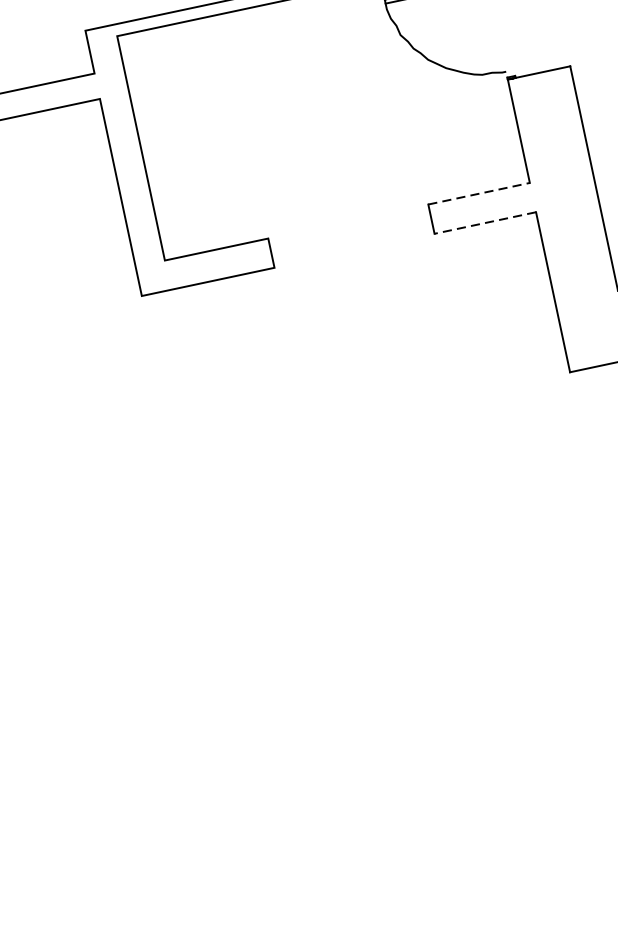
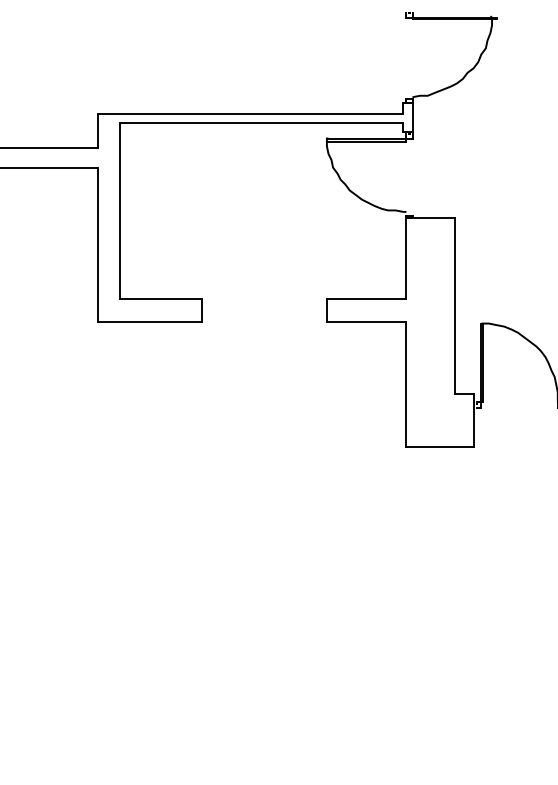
line: (478, 194) -> (366, 299), dashed -> solid
line: (485, 223) -> (366, 322), dashed -> solid

